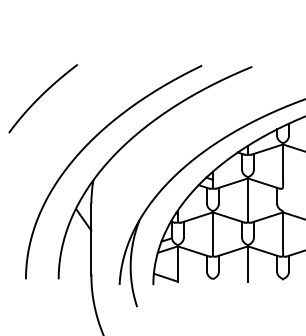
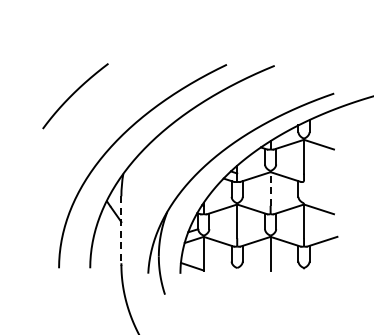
line: (247, 196) -> (270, 189), solid -> dashed
line: (91, 239) -> (121, 230), solid -> dashed

